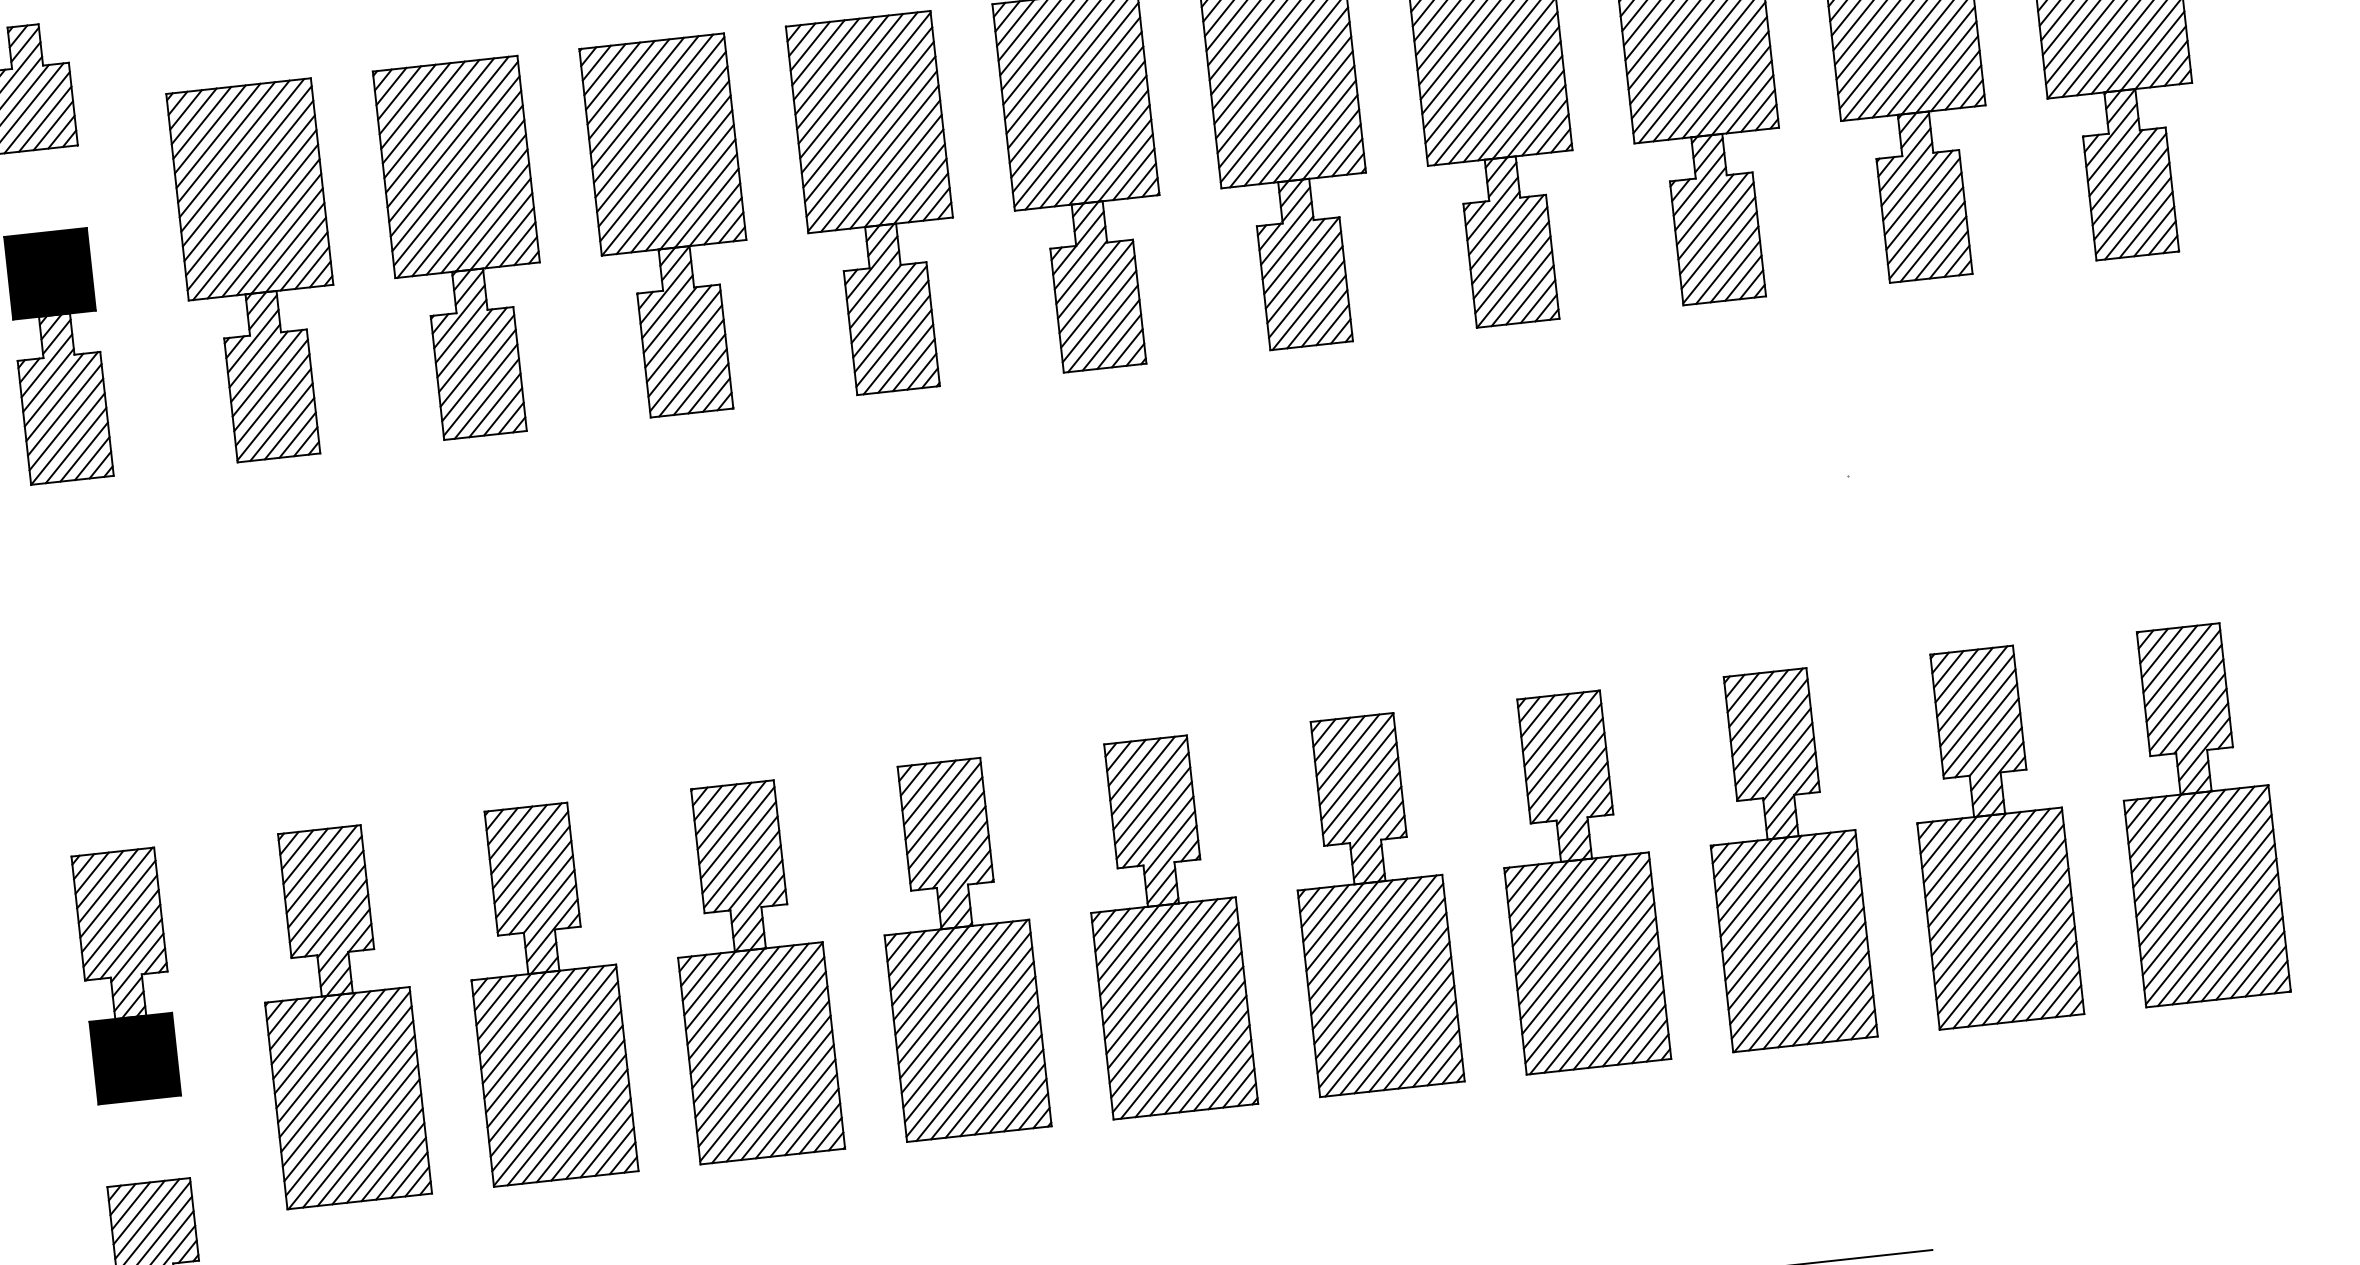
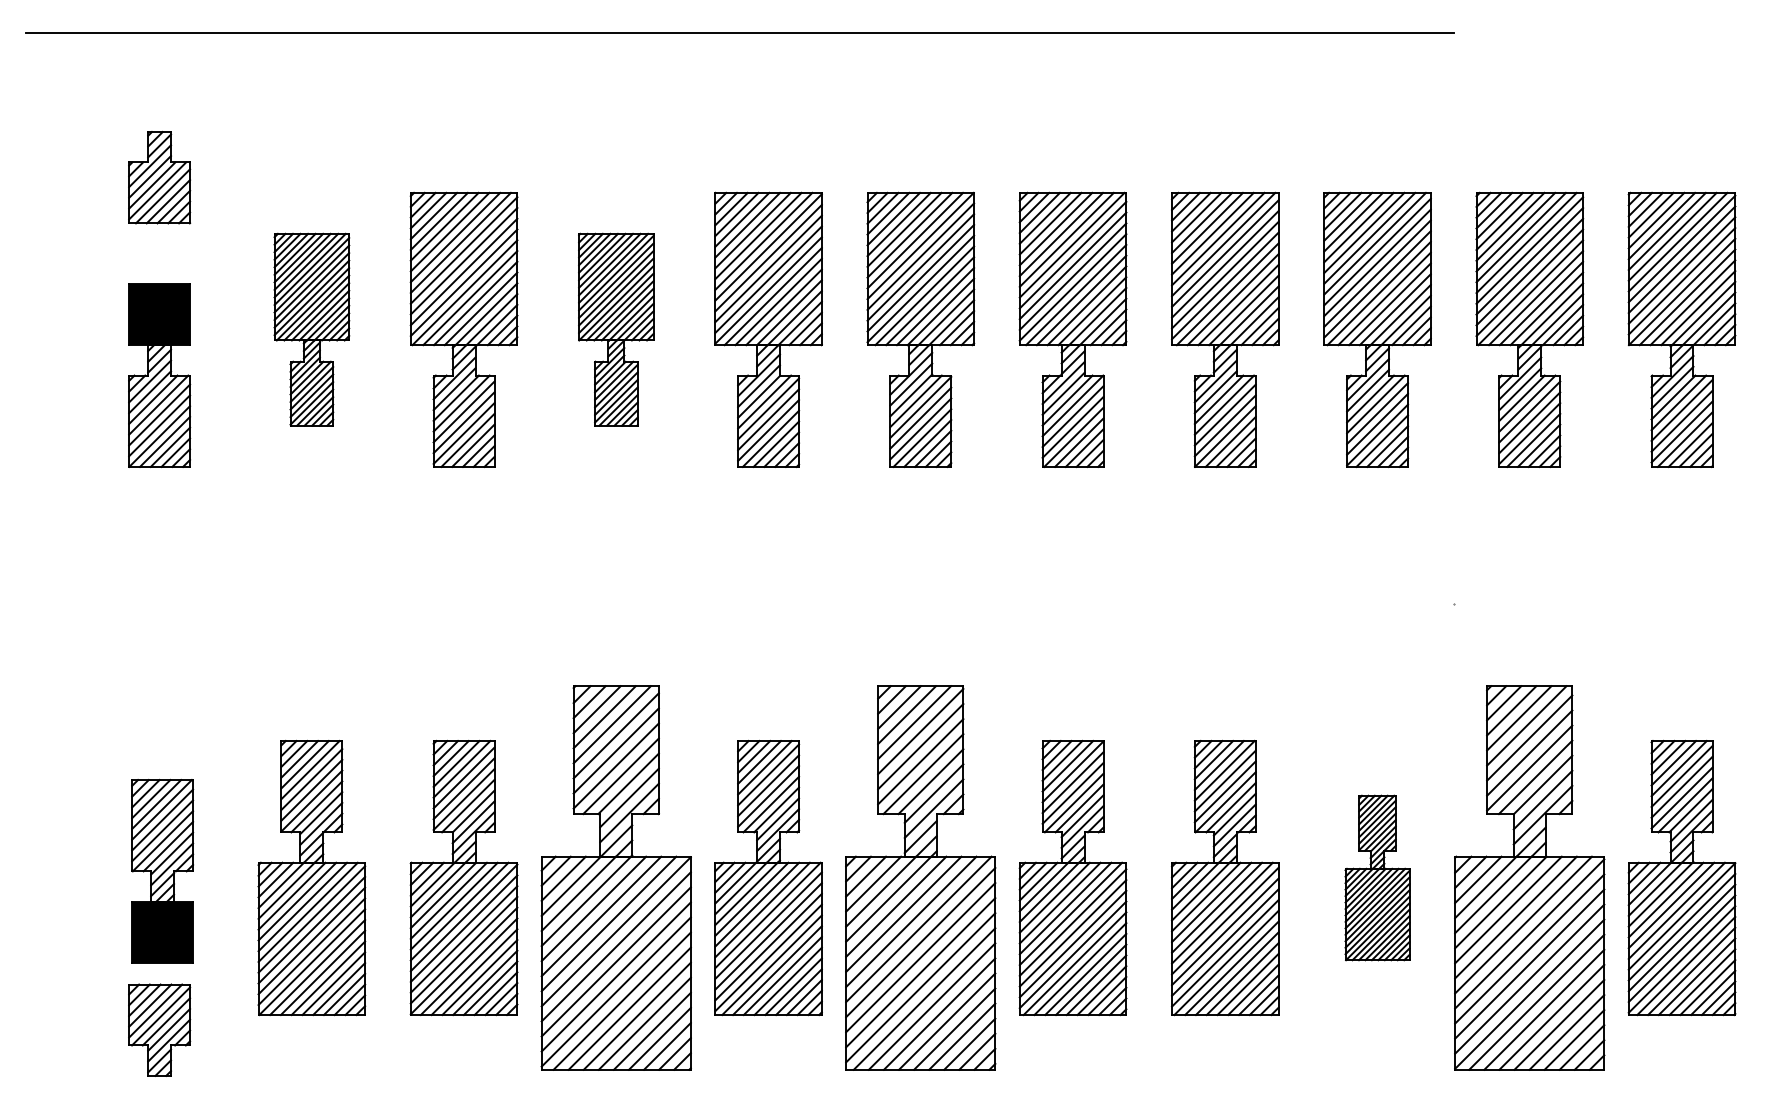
part: (672, 226) -> (616, 329), size x0.7
part: (258, 271) -> (311, 329), size x0.7
part: (1991, 835) -> (1529, 877), size x1.4
part: (1785, 857) -> (1377, 877), size x0.6
part: (1165, 925) -> (920, 877), size x1.4
part: (752, 969) -> (616, 877), size x1.4
part: (126, 974) -> (162, 870), moved

